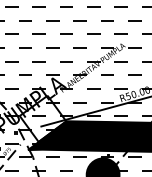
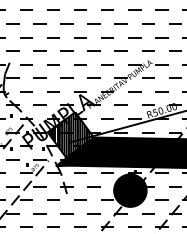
hatch: (42, 118) -> (70, 134), added

